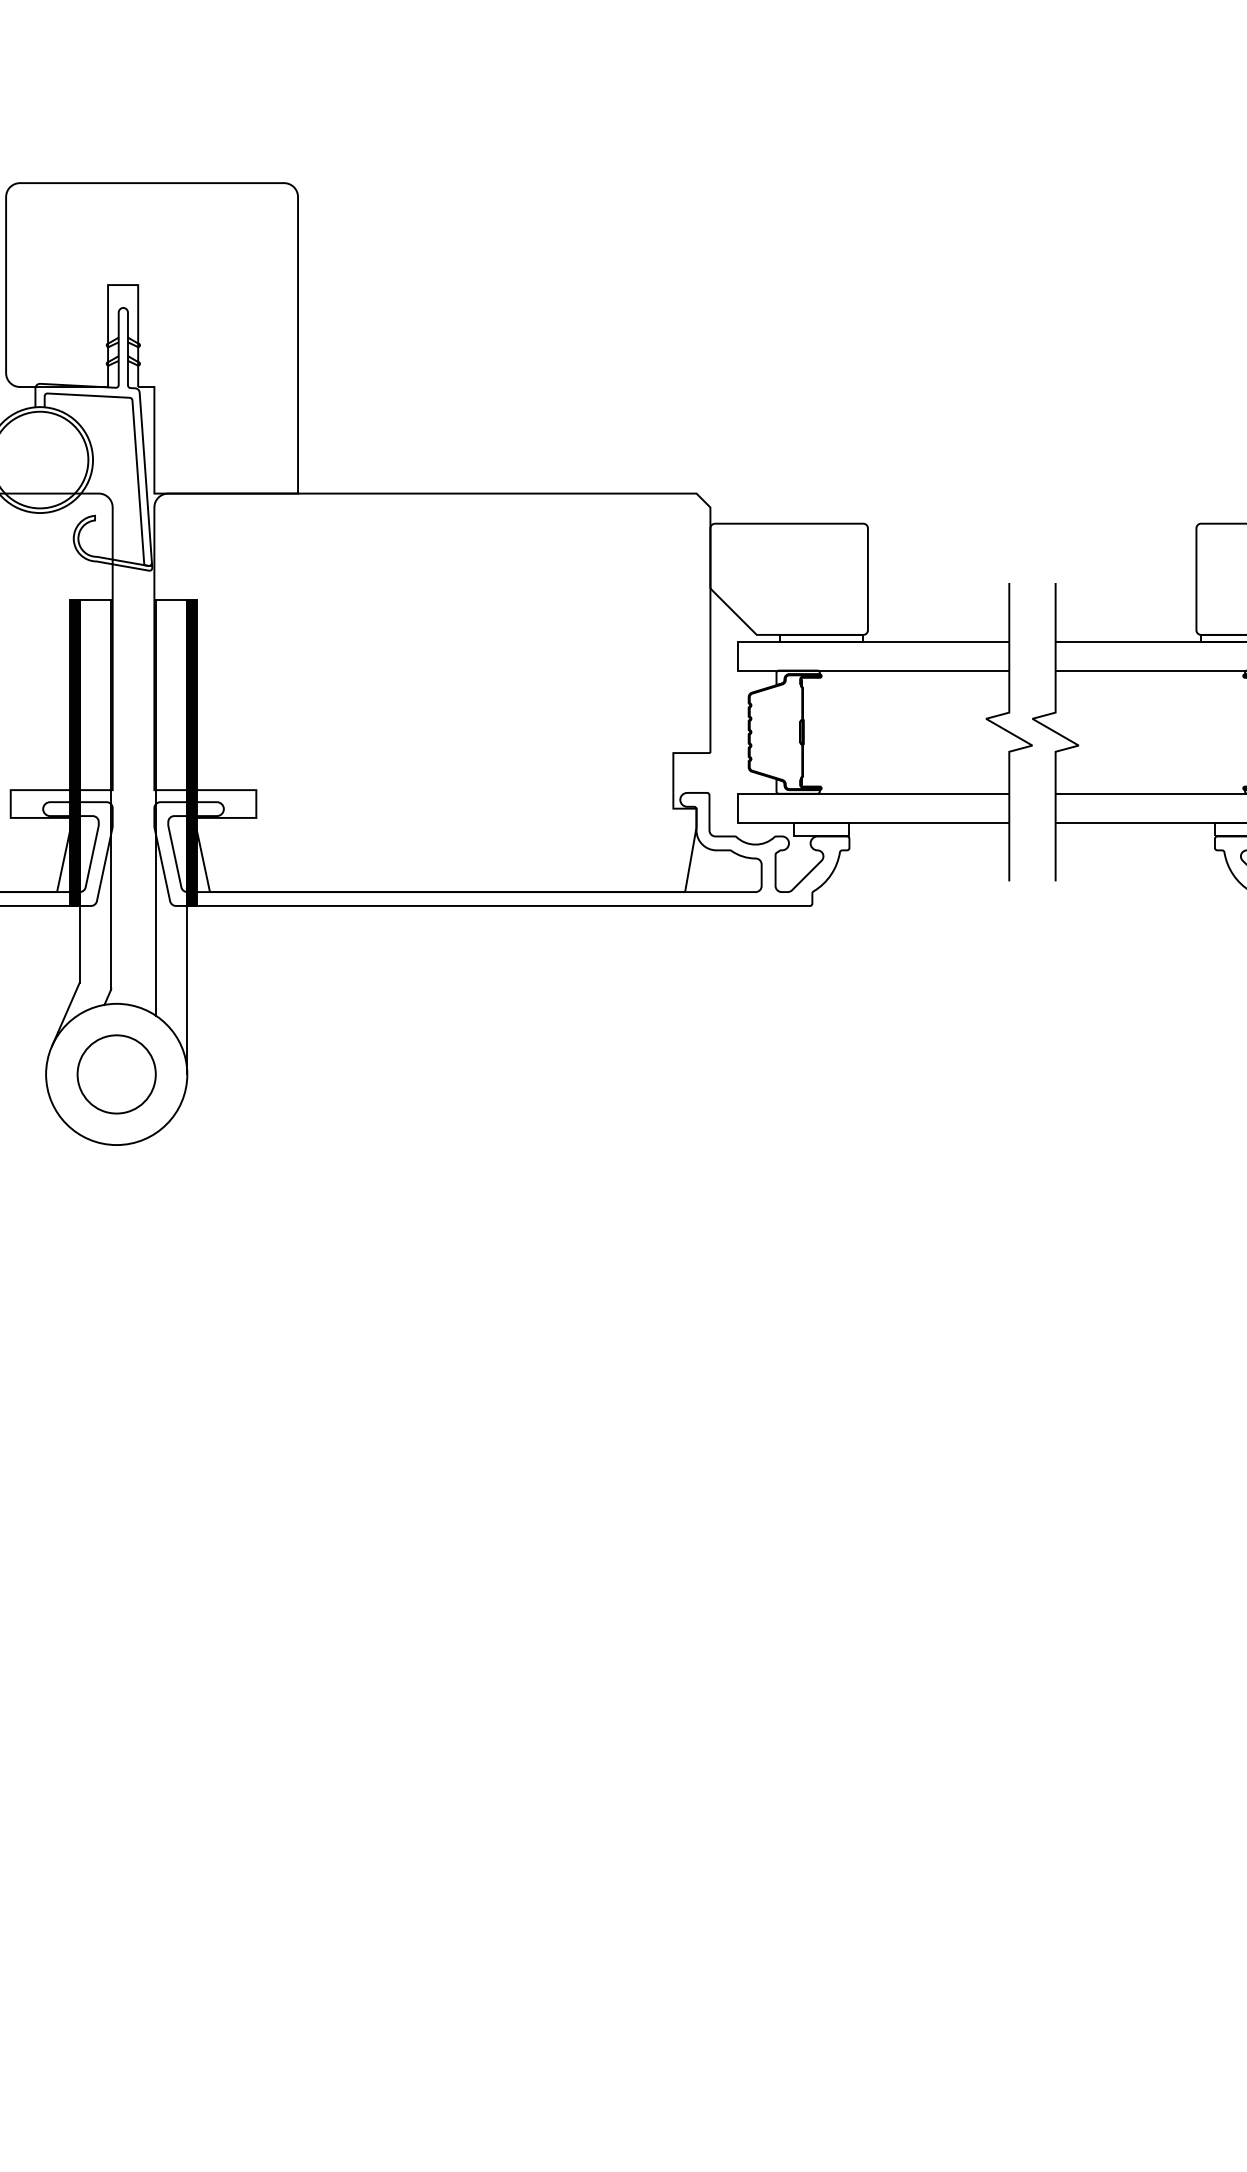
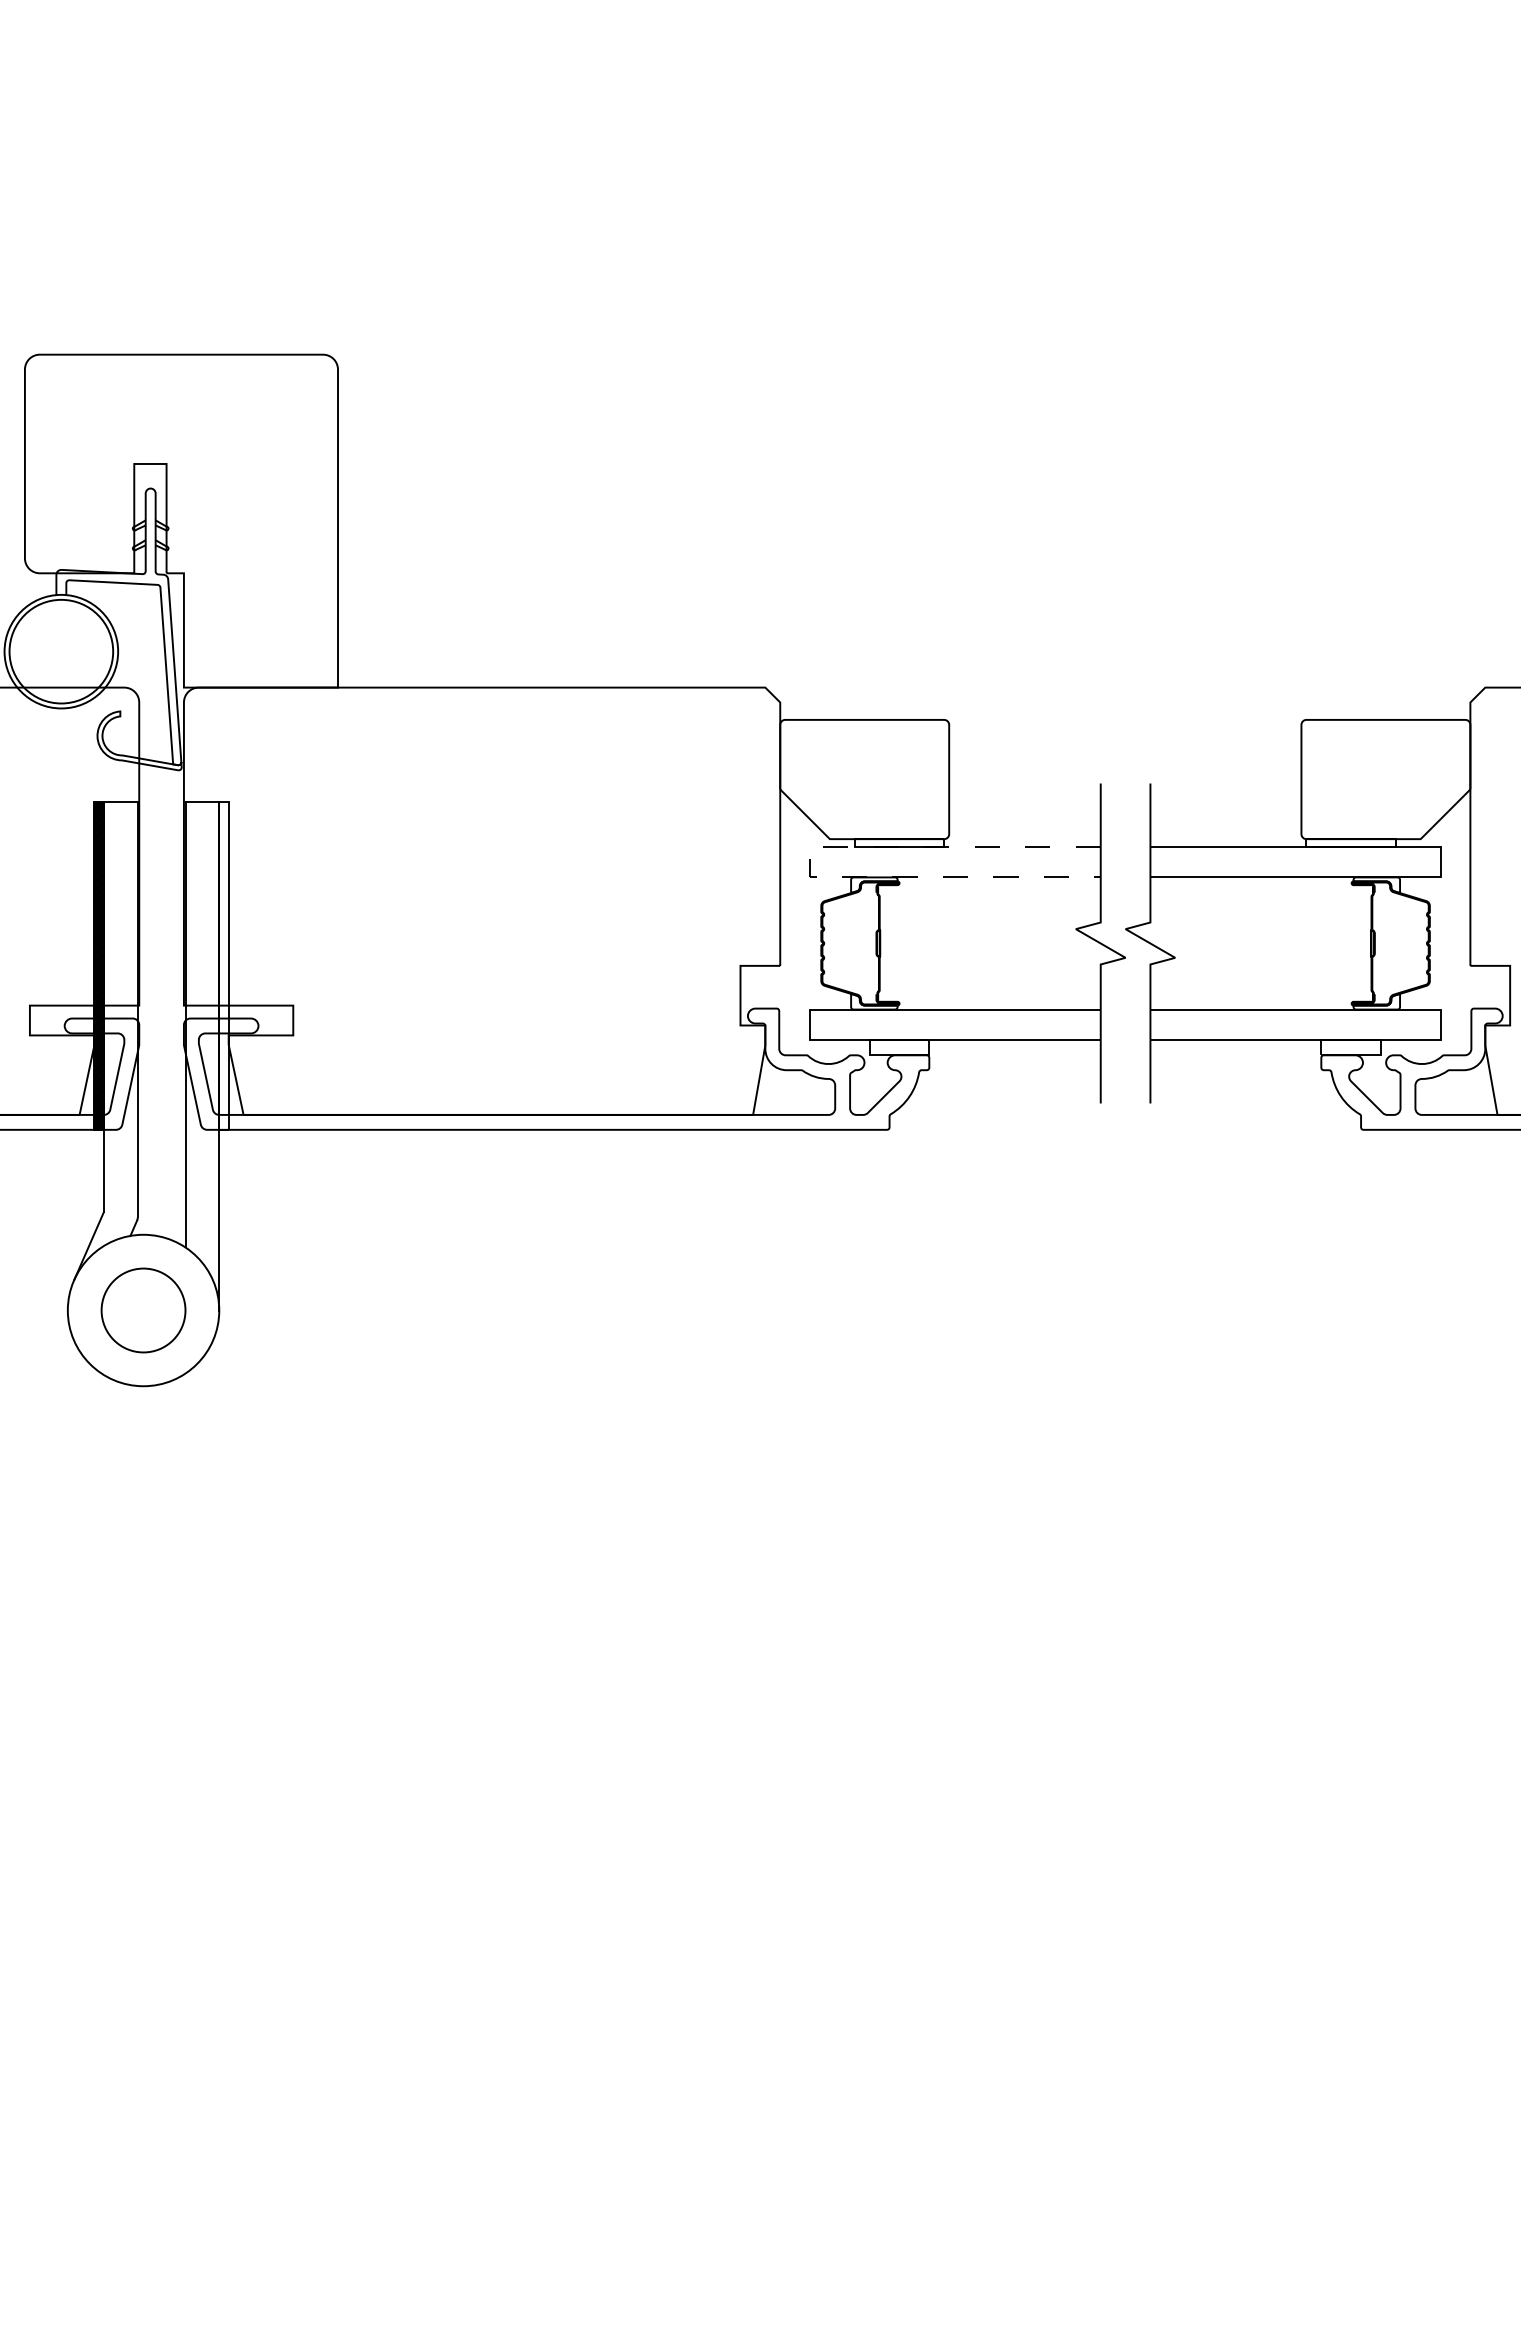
line: (738, 656) -> (810, 862), solid -> dashed
hatch: (192, 752) -> (224, 965), removed

